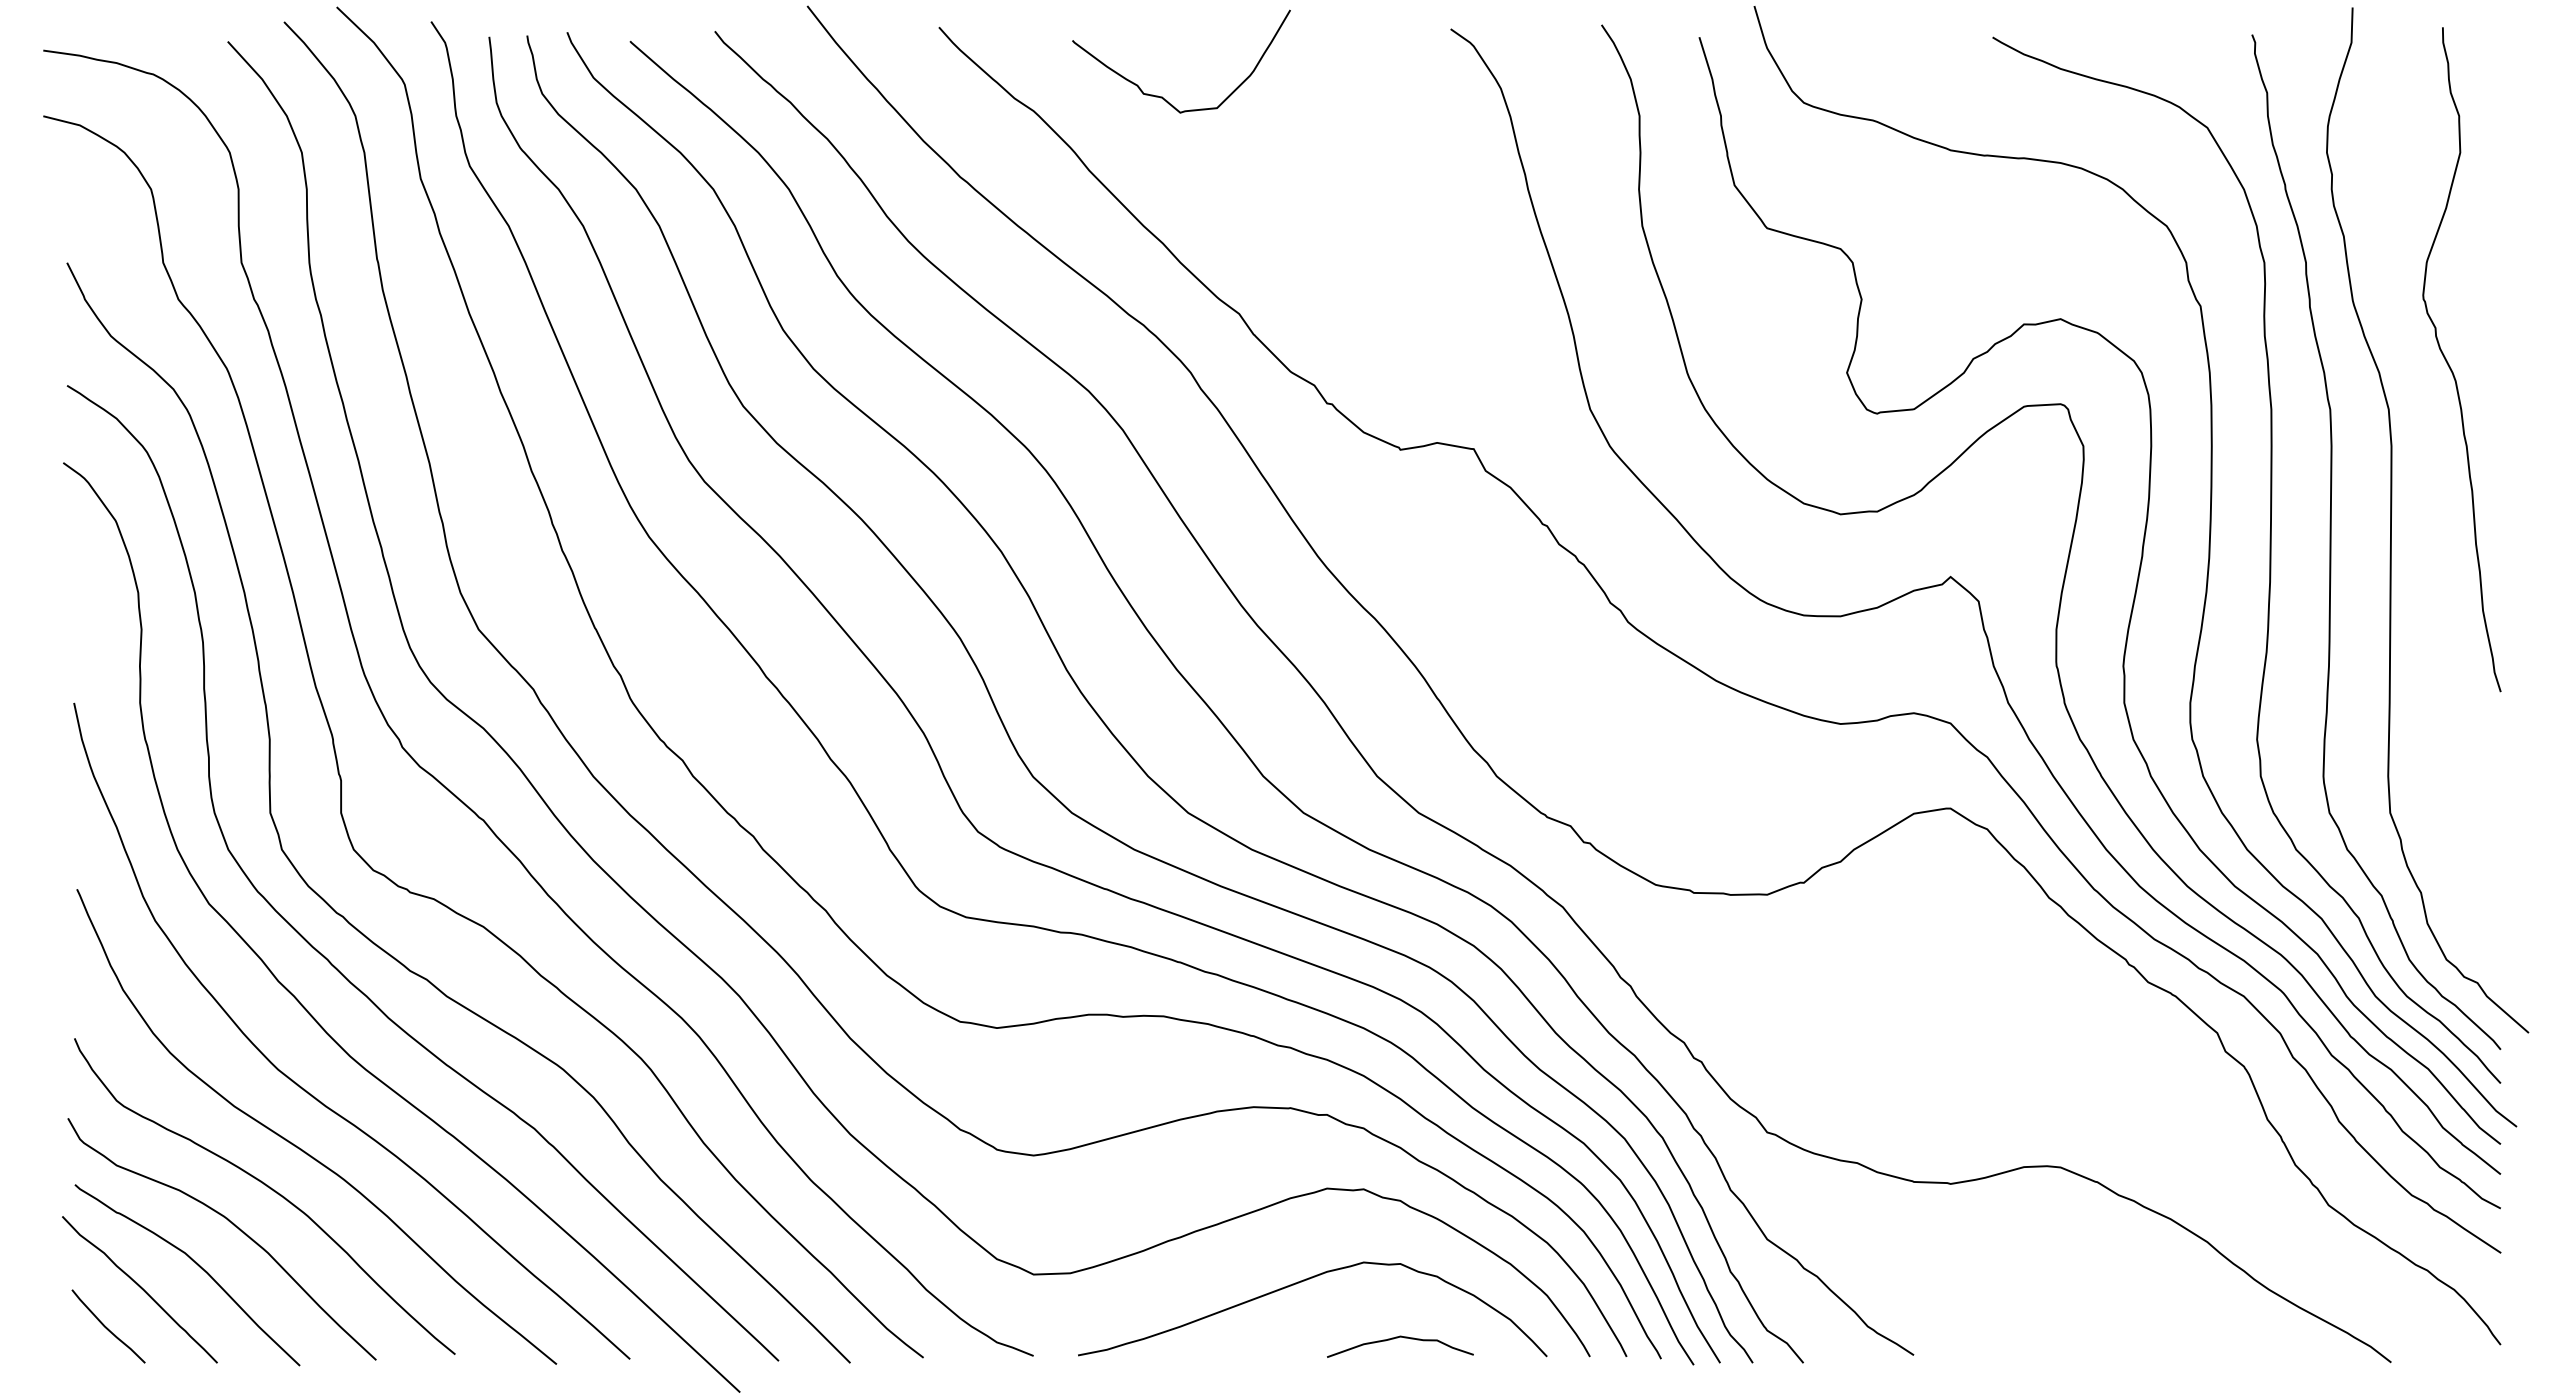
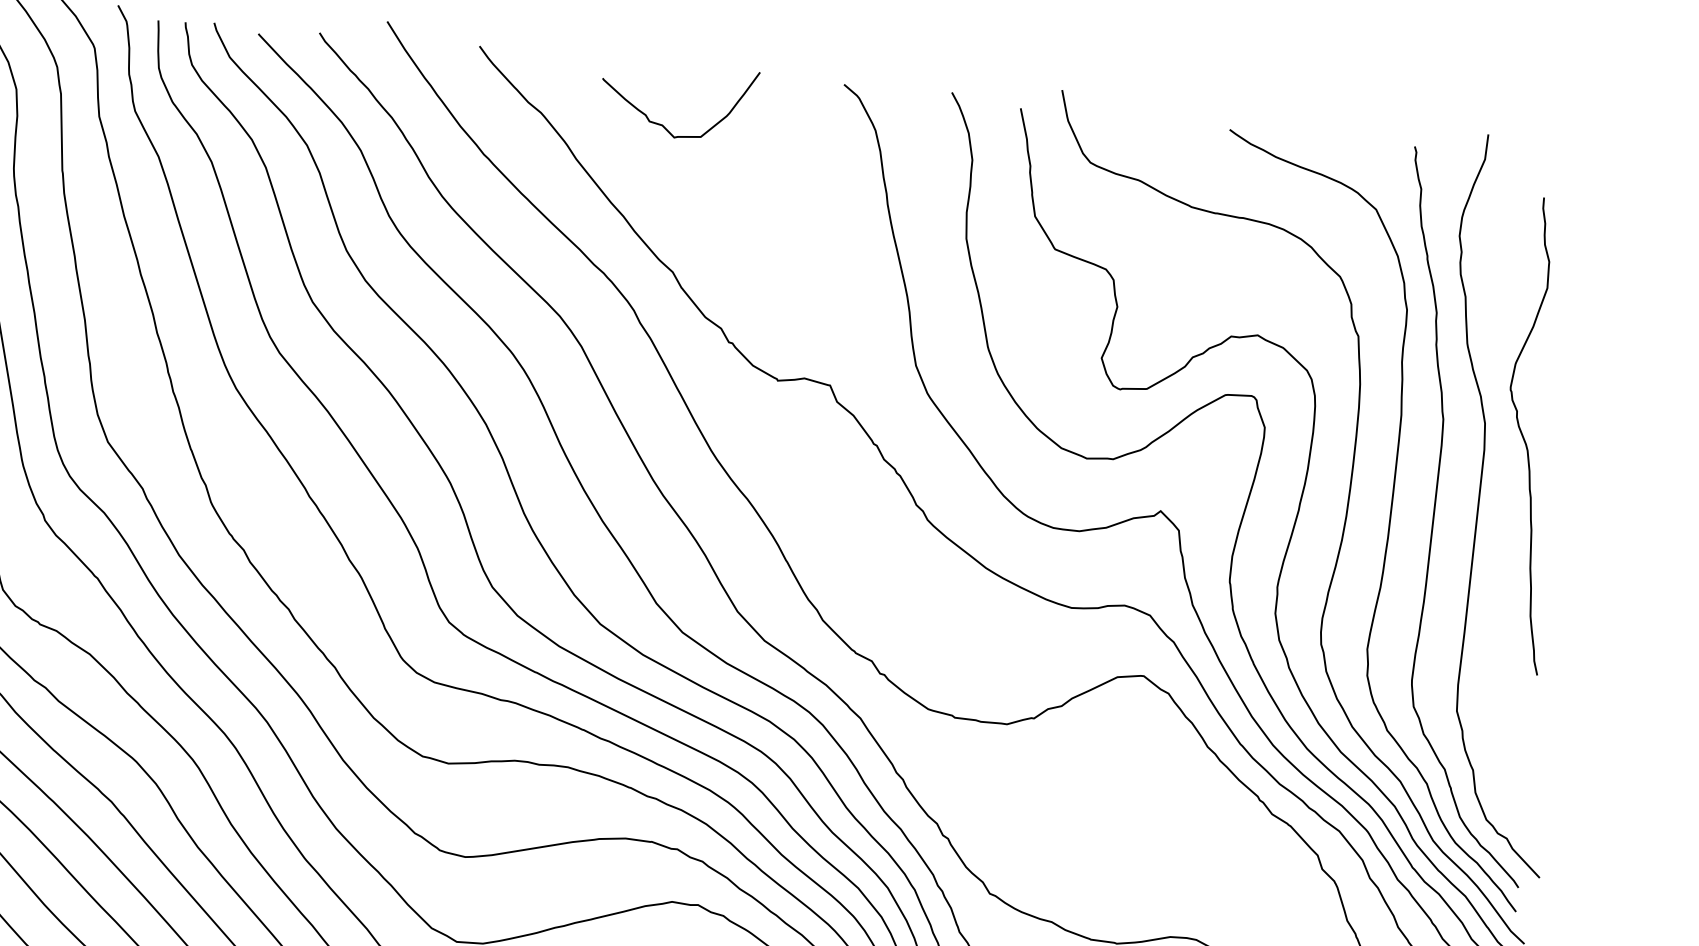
curve: (1162, 96) -> (662, 124), moved
curve: (2449, 364) -> (1524, 438), moved

